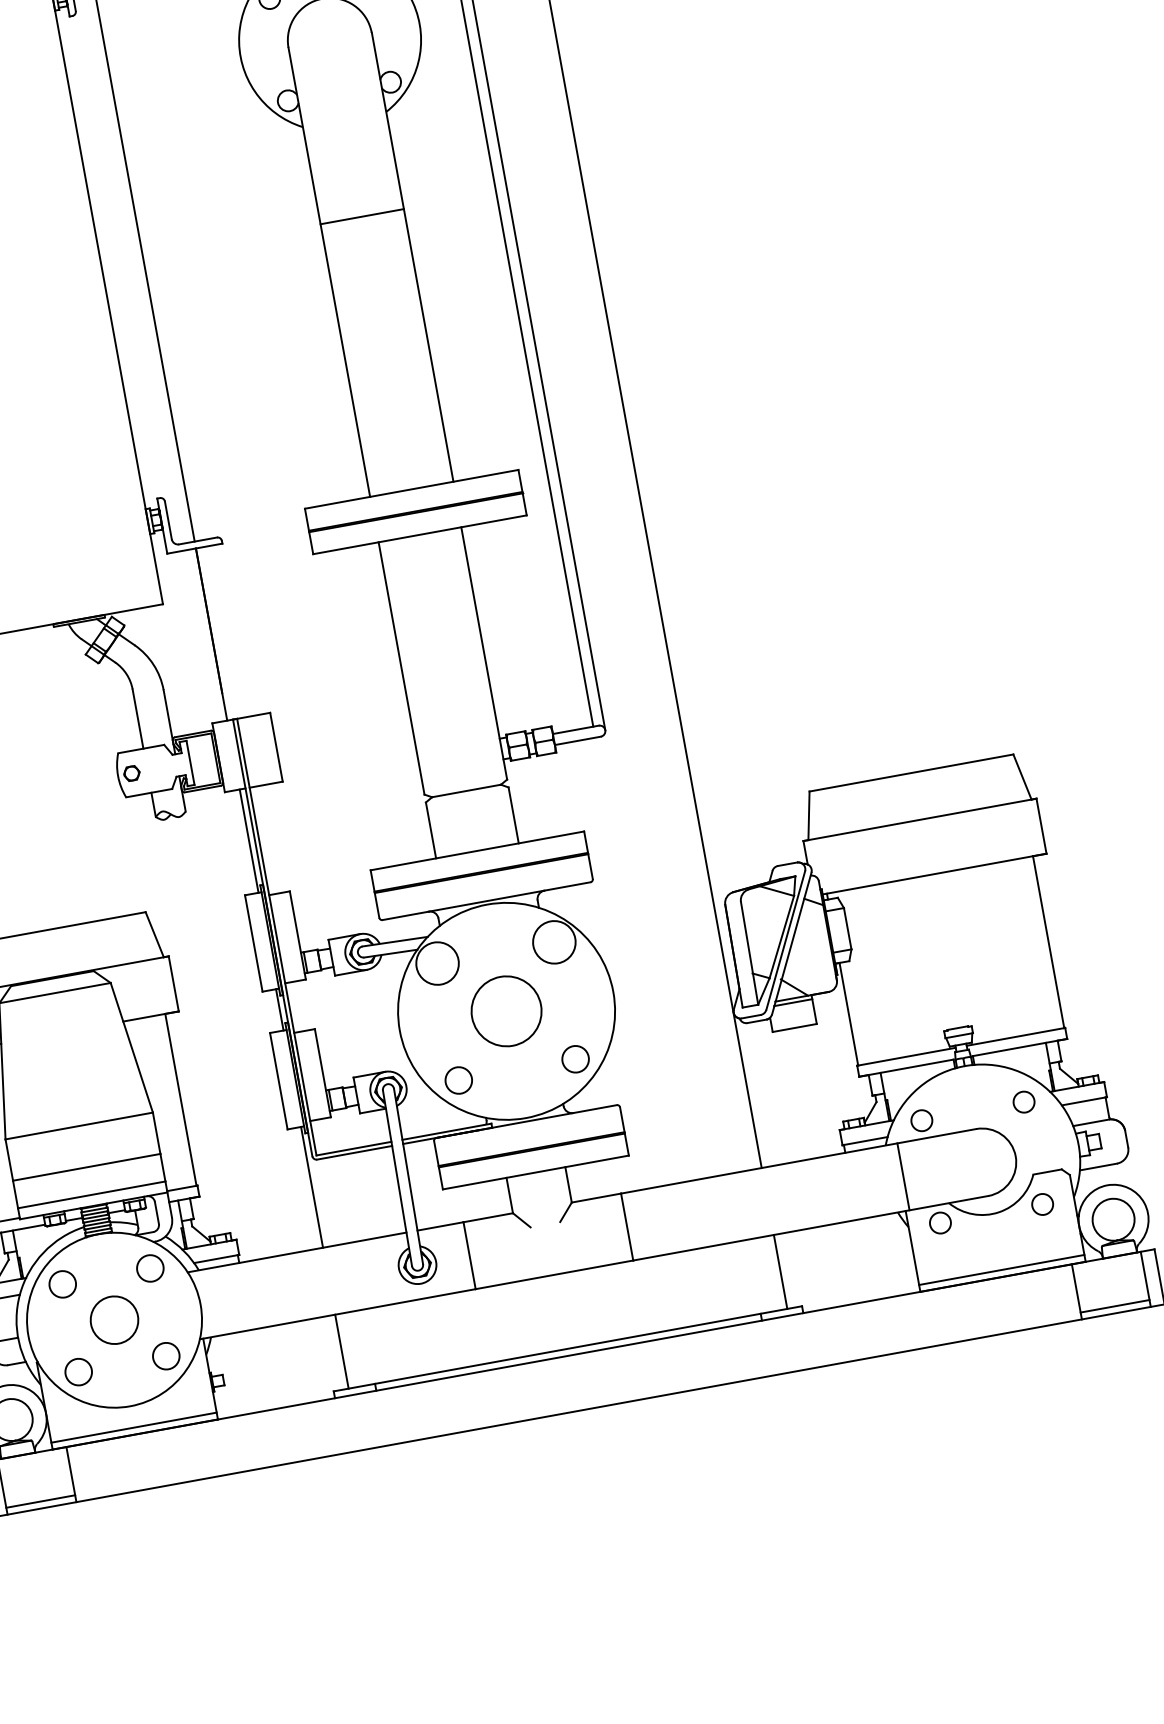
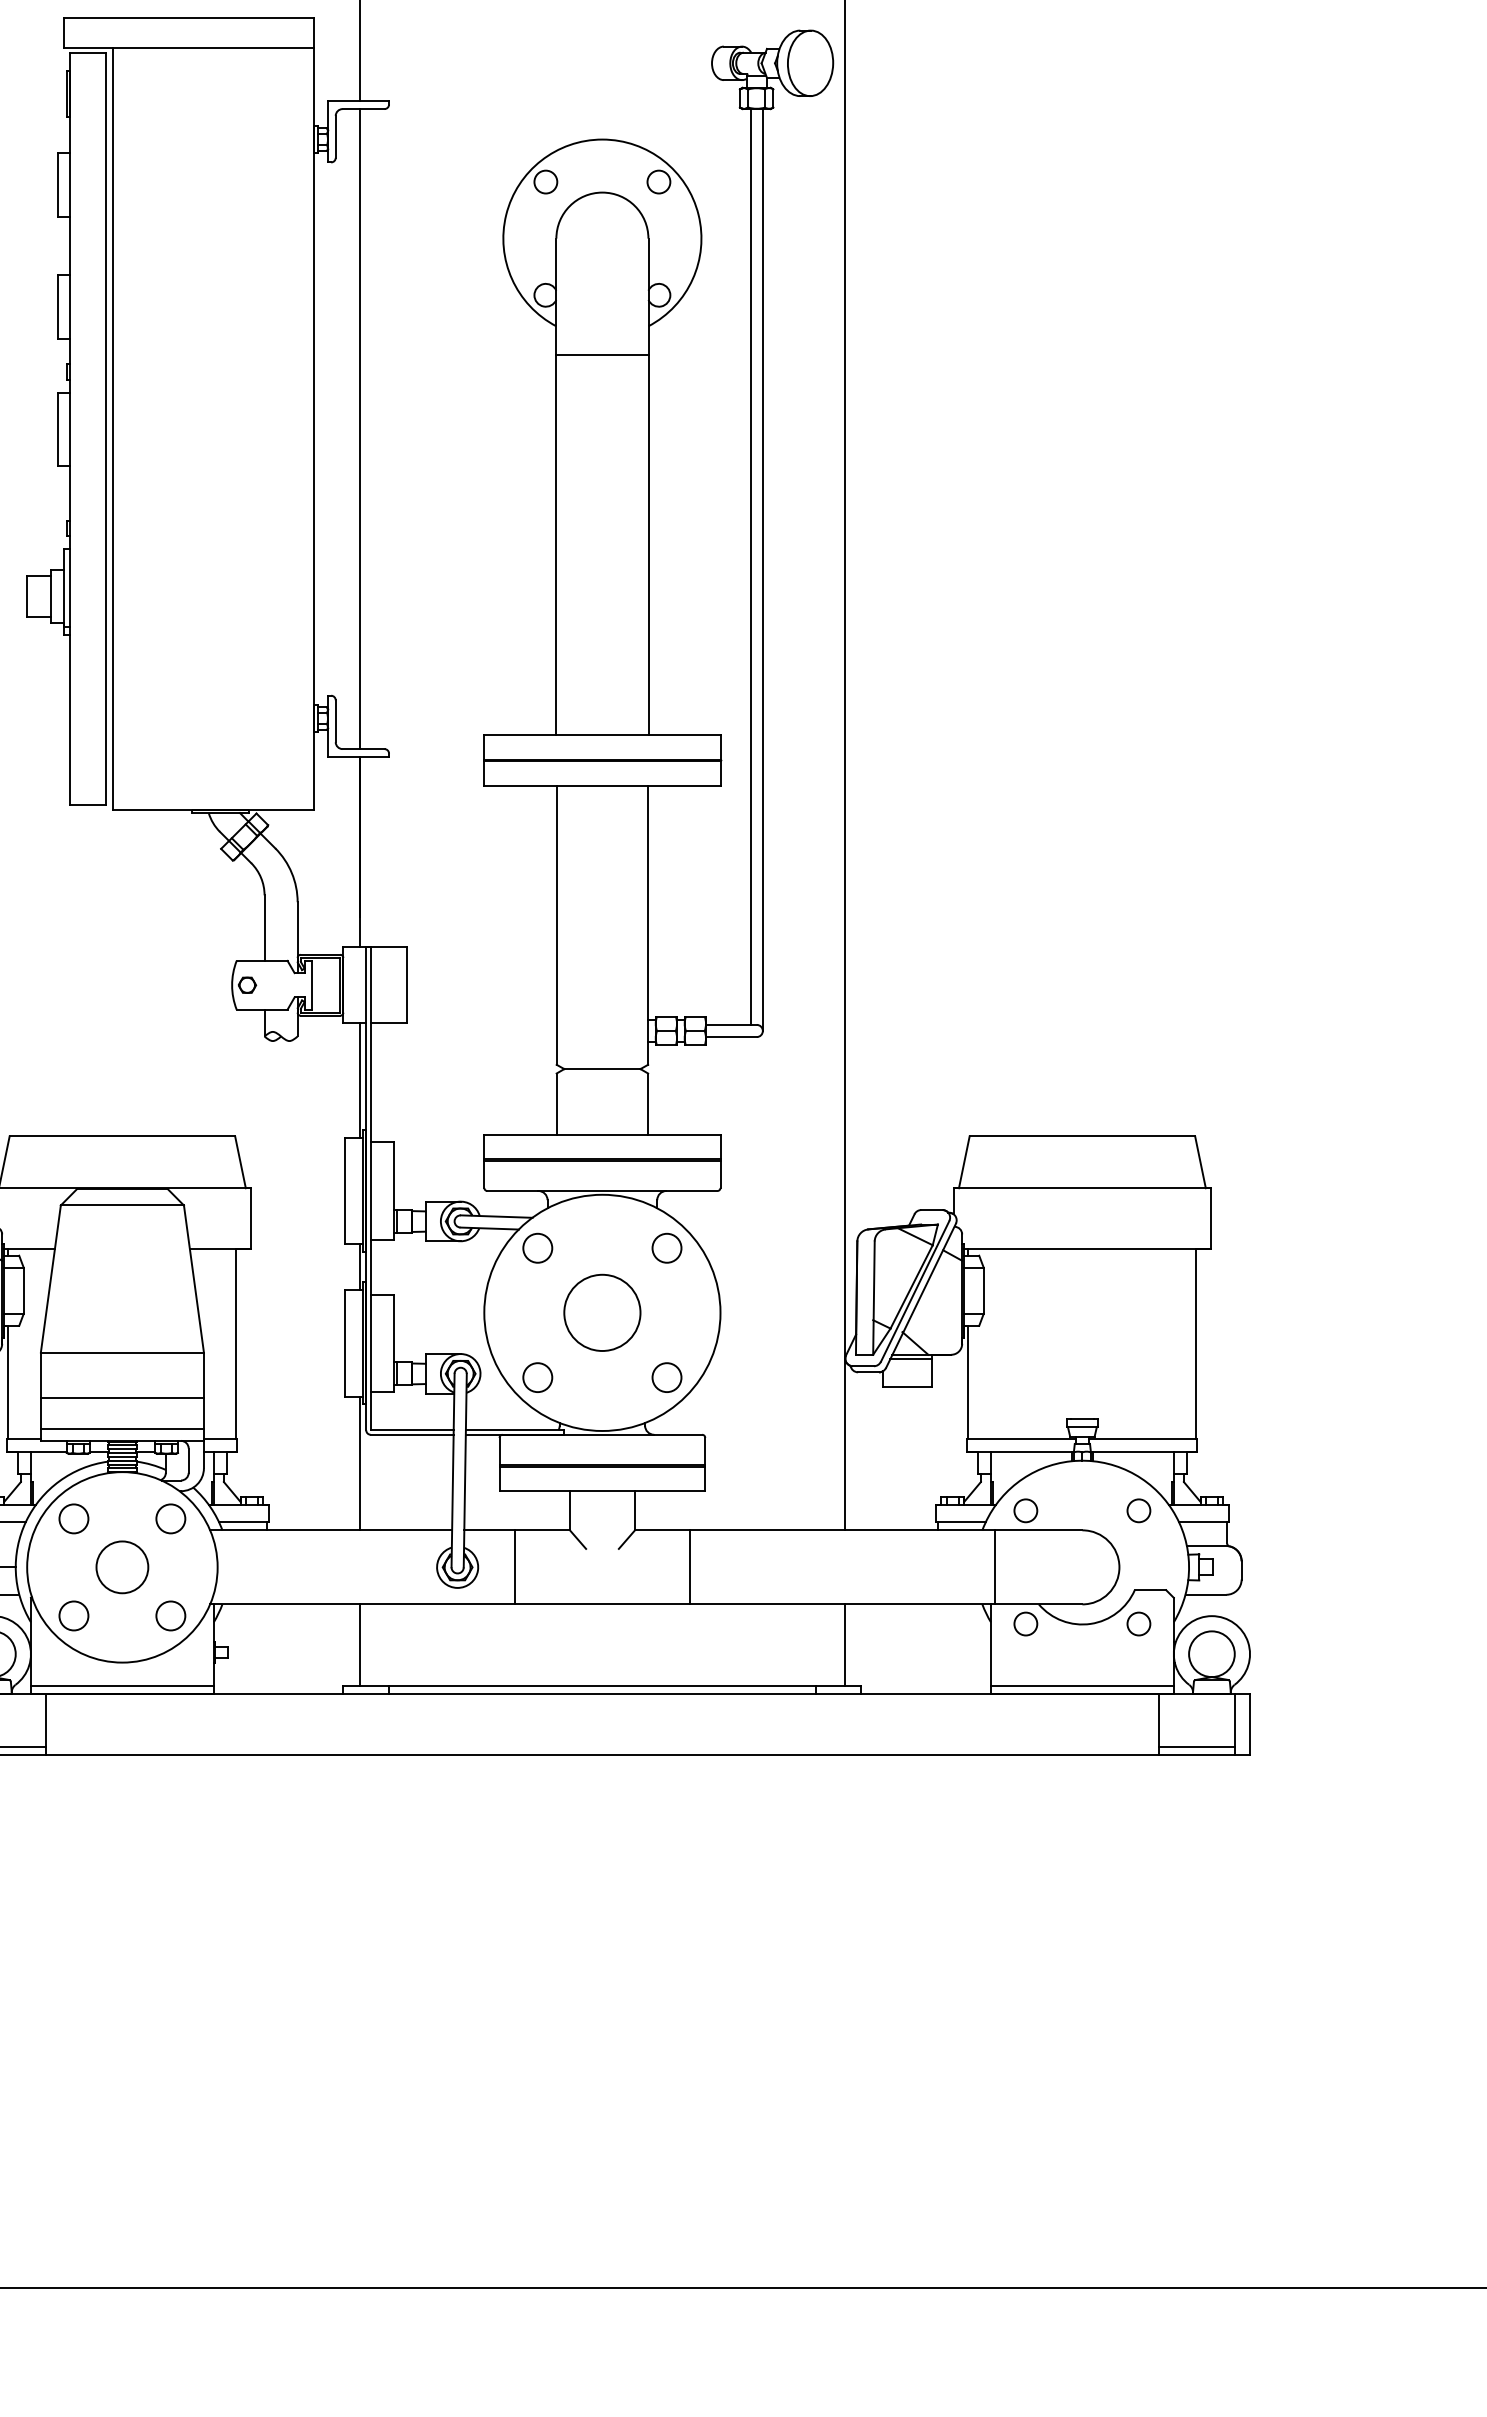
line: (362, 216) -> (602, 354), moved
circle: (553, 941) -> (666, 1247), size x0.62
circle: (437, 962) -> (537, 1247), size x0.62

